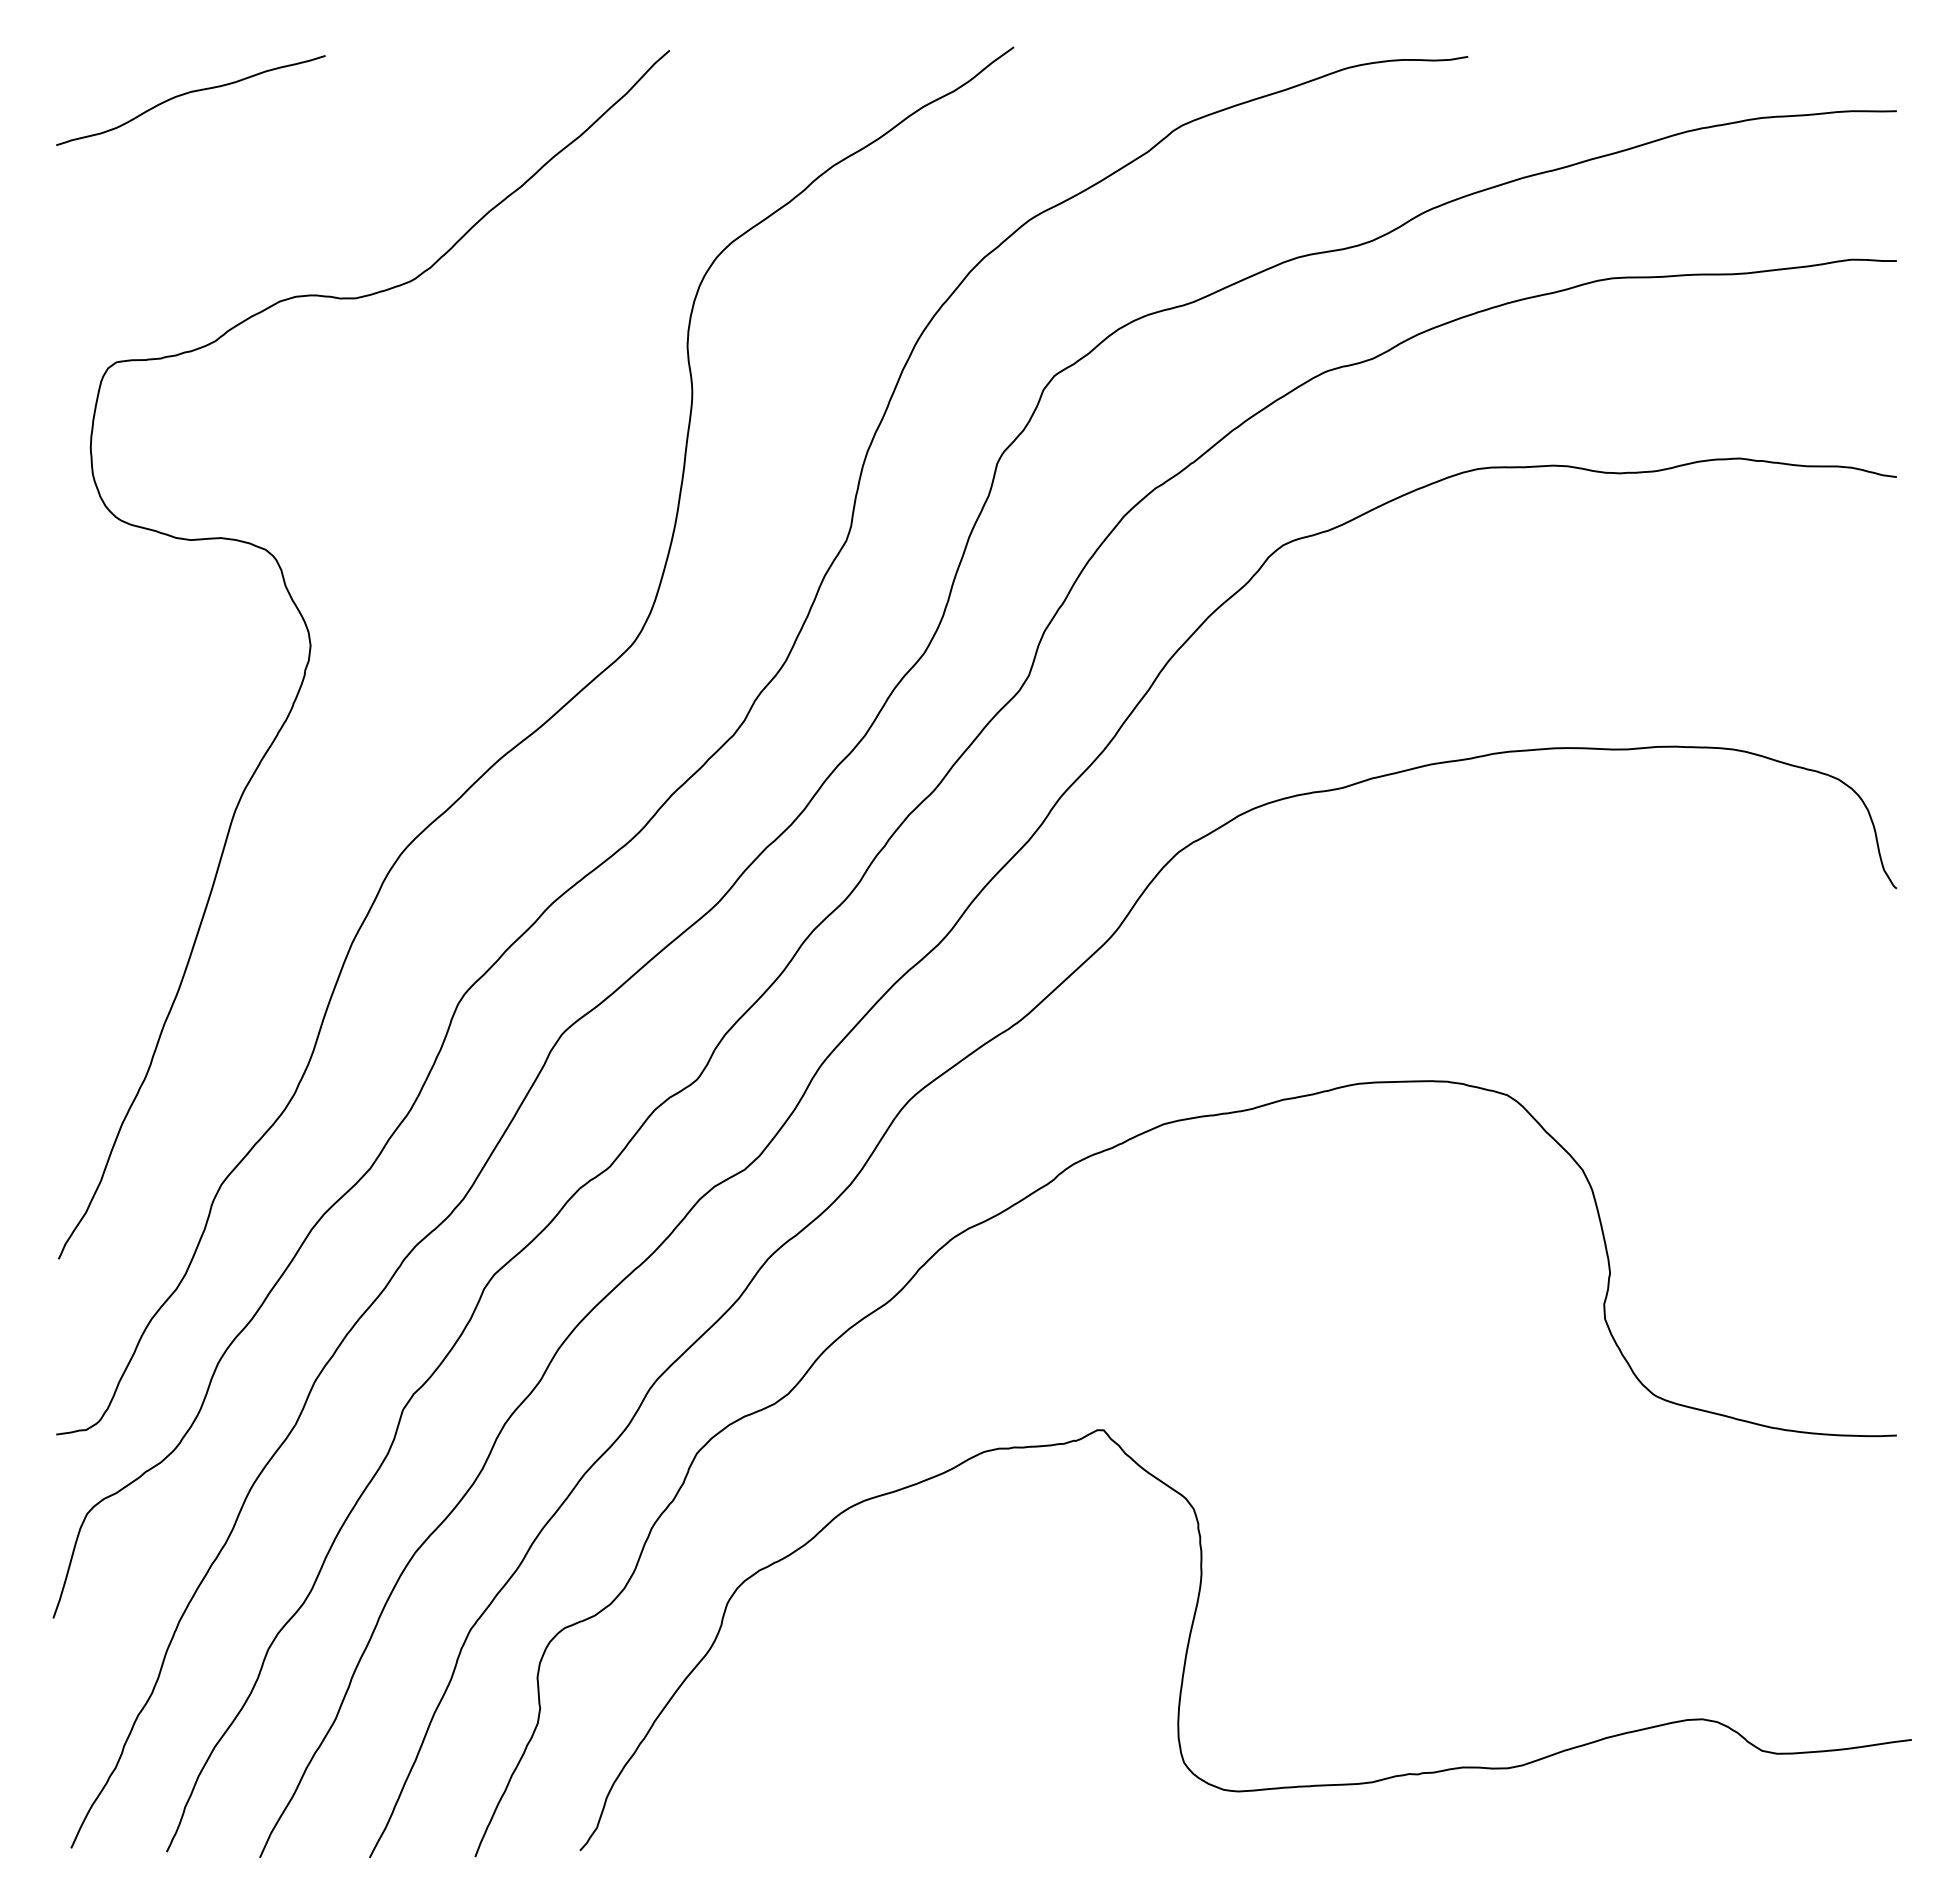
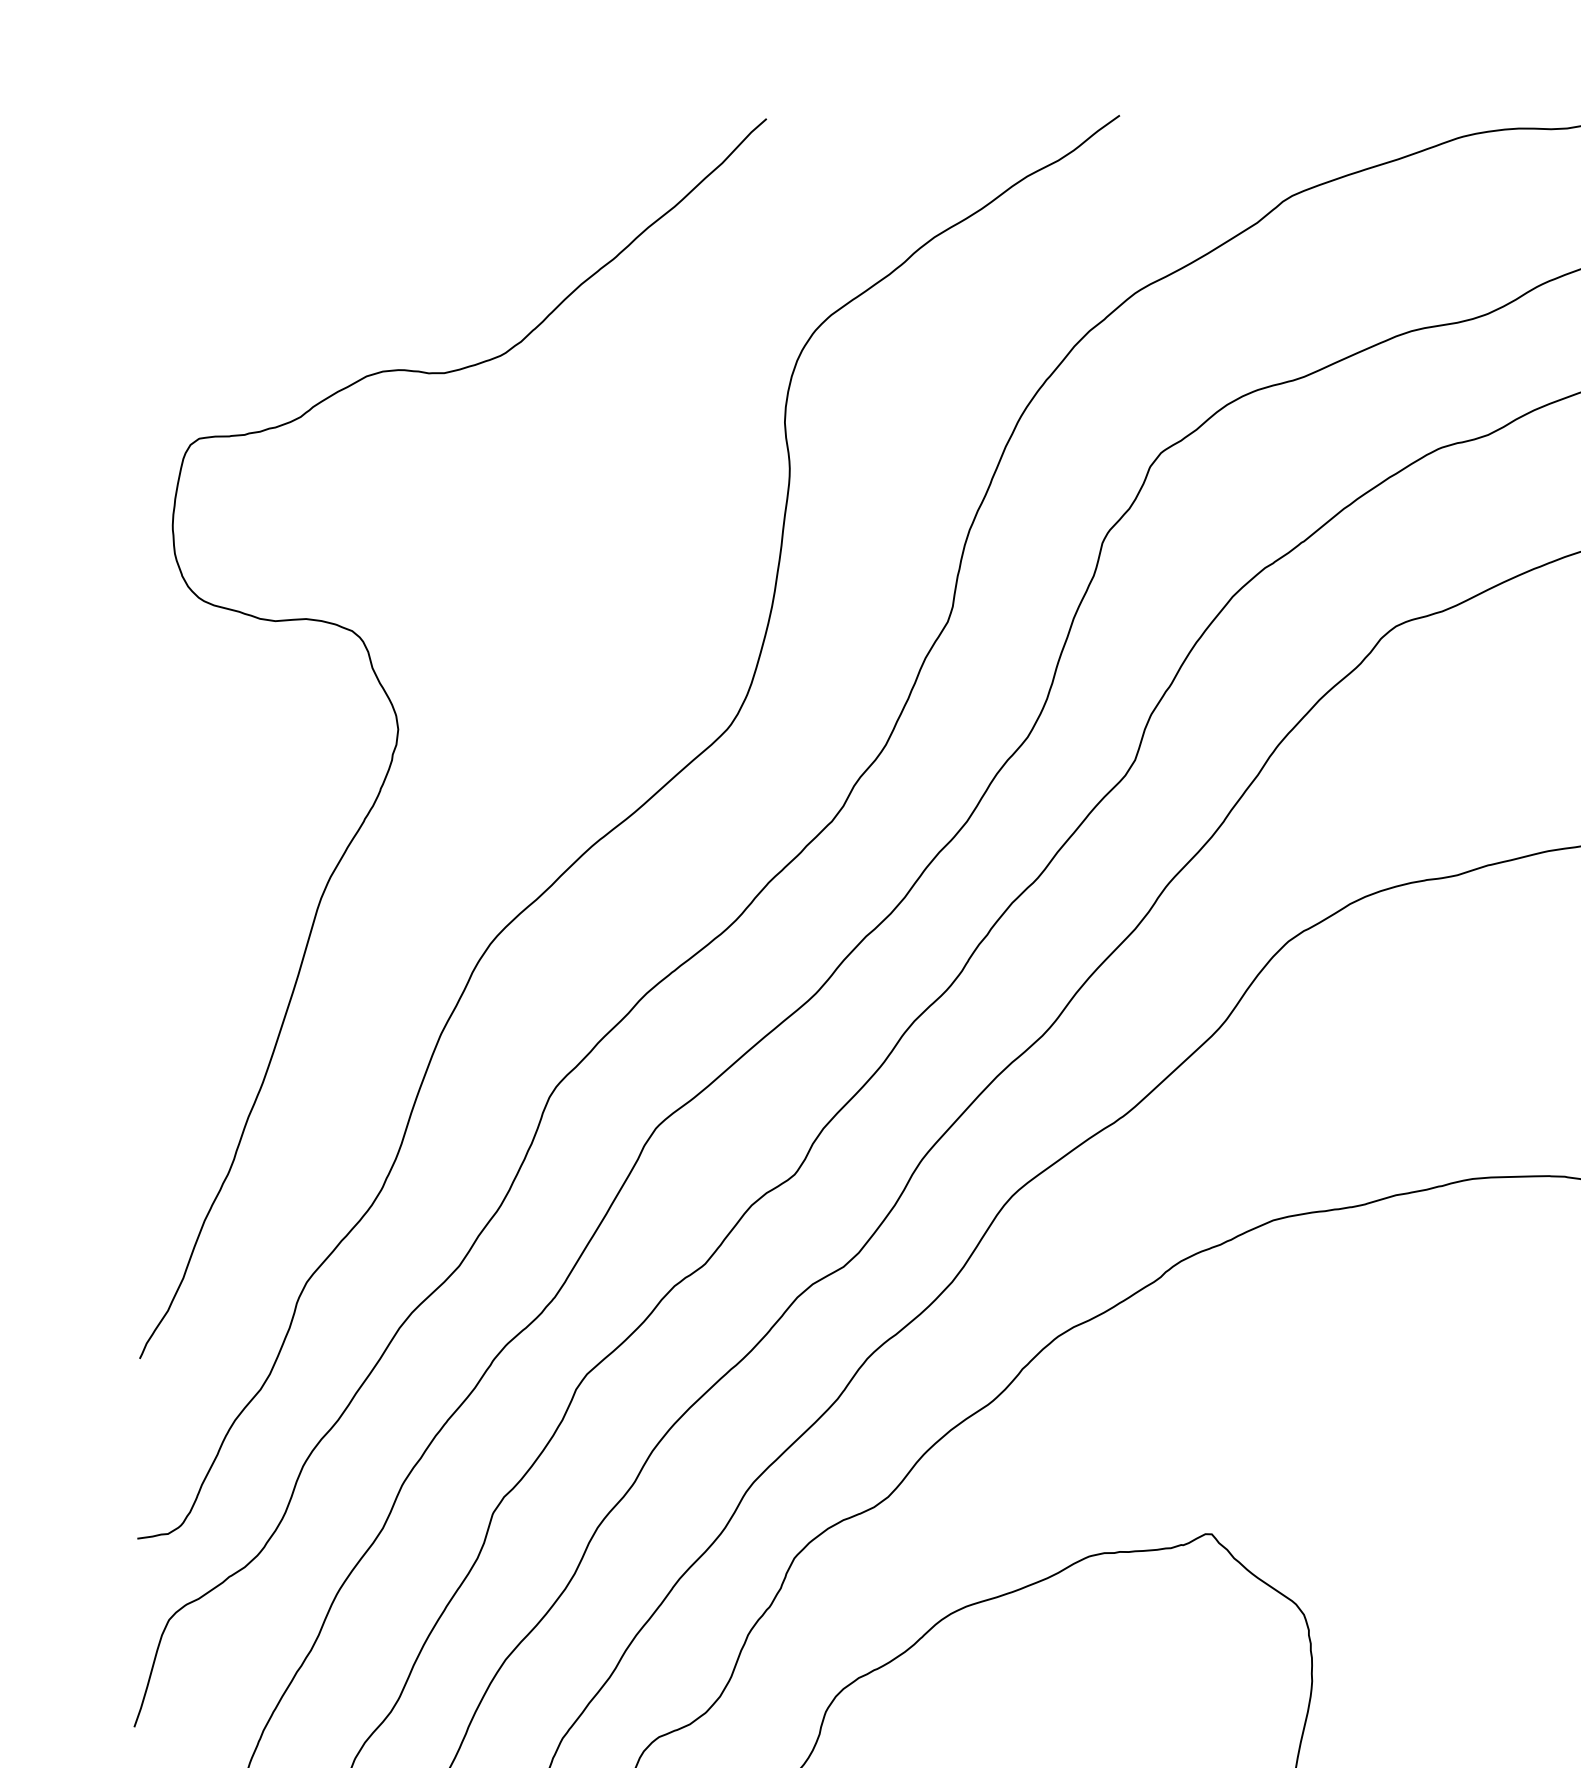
curve: (189, 93) -> (274, 163), removed

